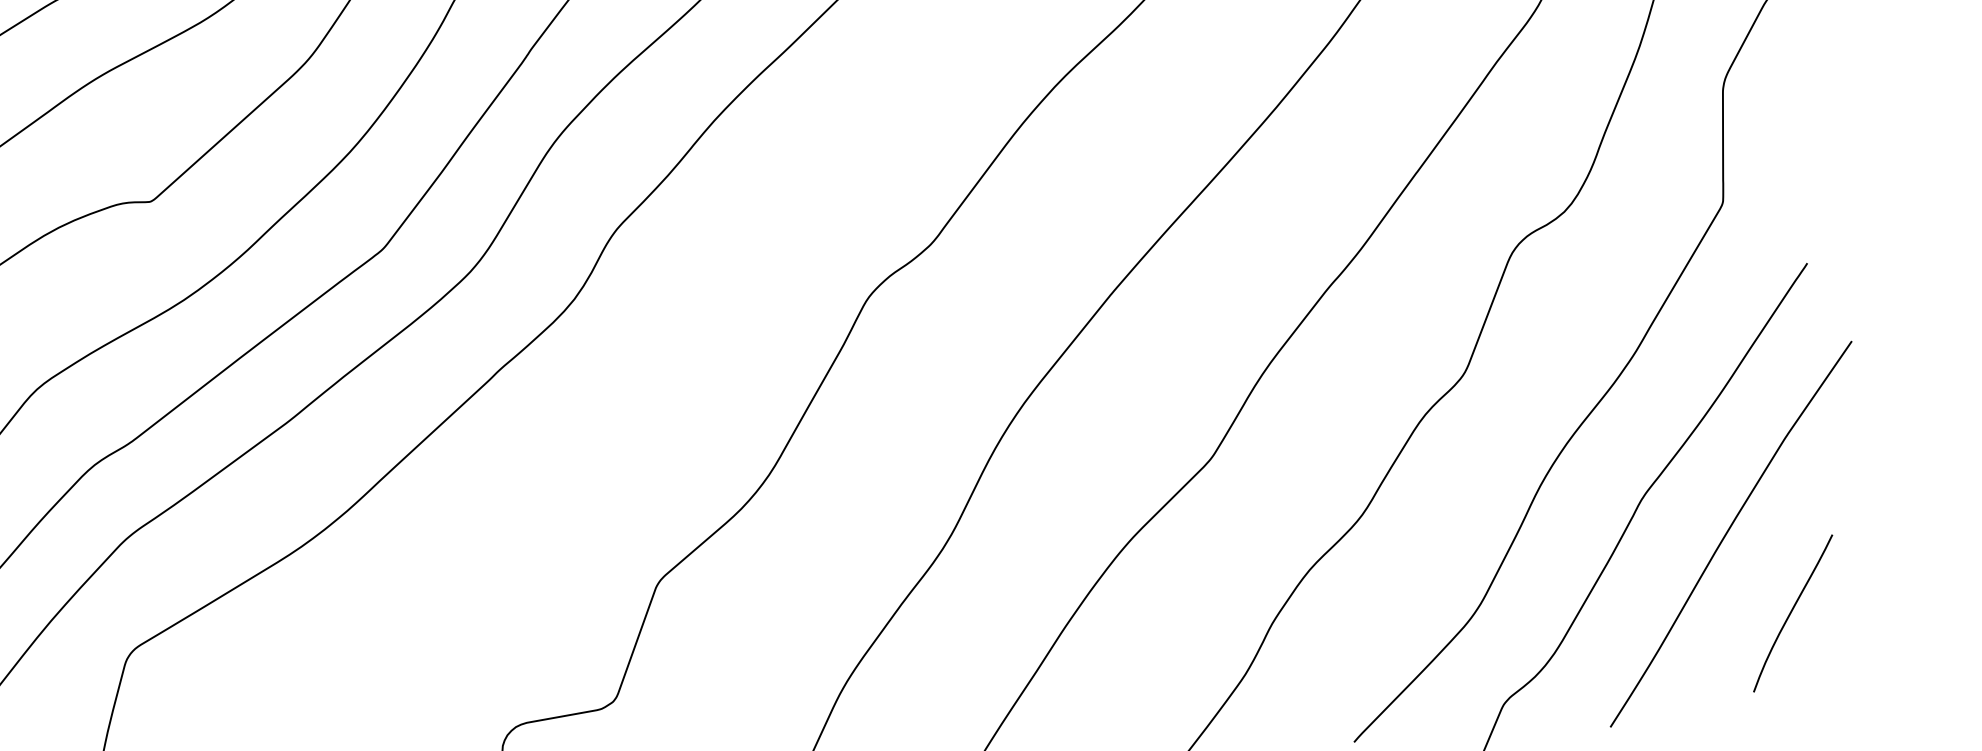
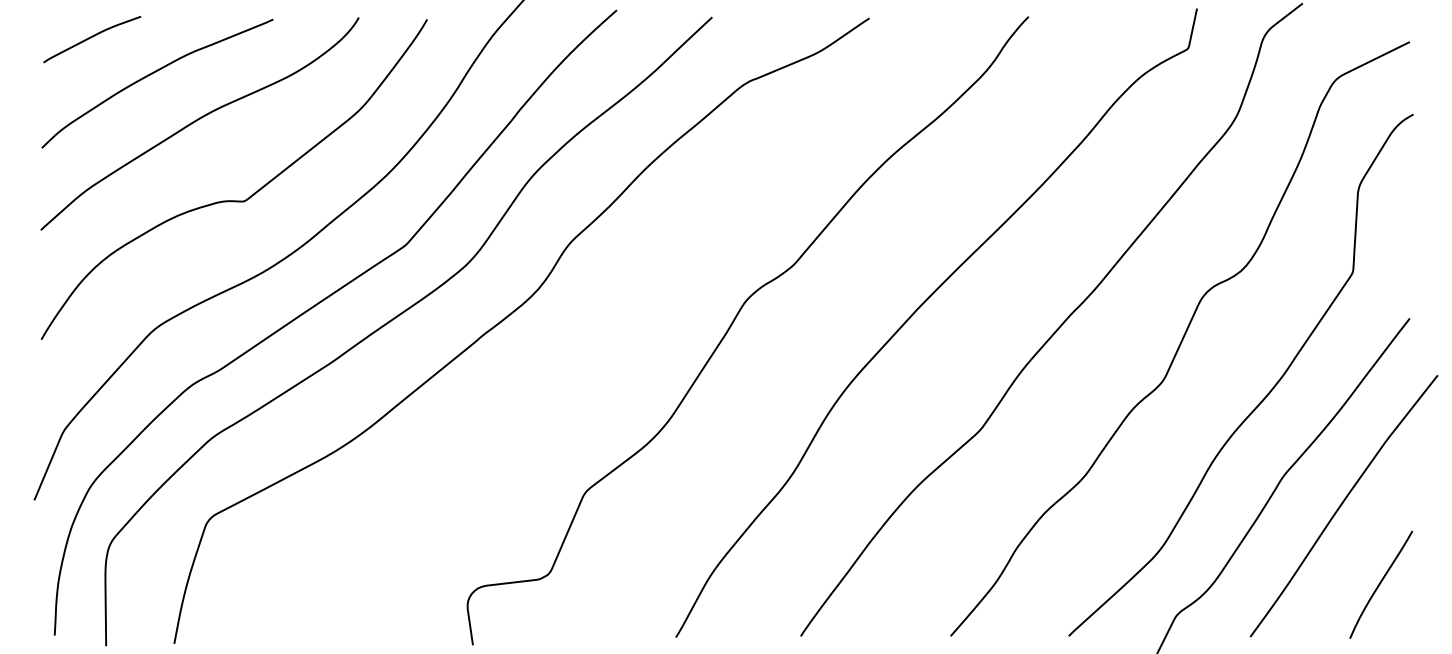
curve: (1793, 611) -> (1381, 583), moved

